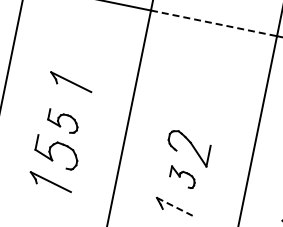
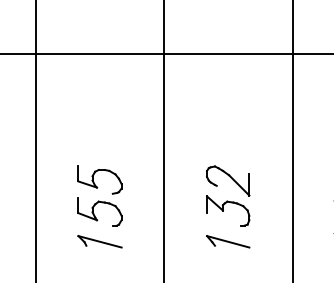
line: (214, 23) -> (228, 53), dashed -> solid
part: (70, 81) -> (99, 139), removed
part: (62, 120) -> (99, 179), size x1.43
part: (183, 177) -> (228, 210), size x1.67
line: (176, 207) -> (228, 241), dashed -> solid

